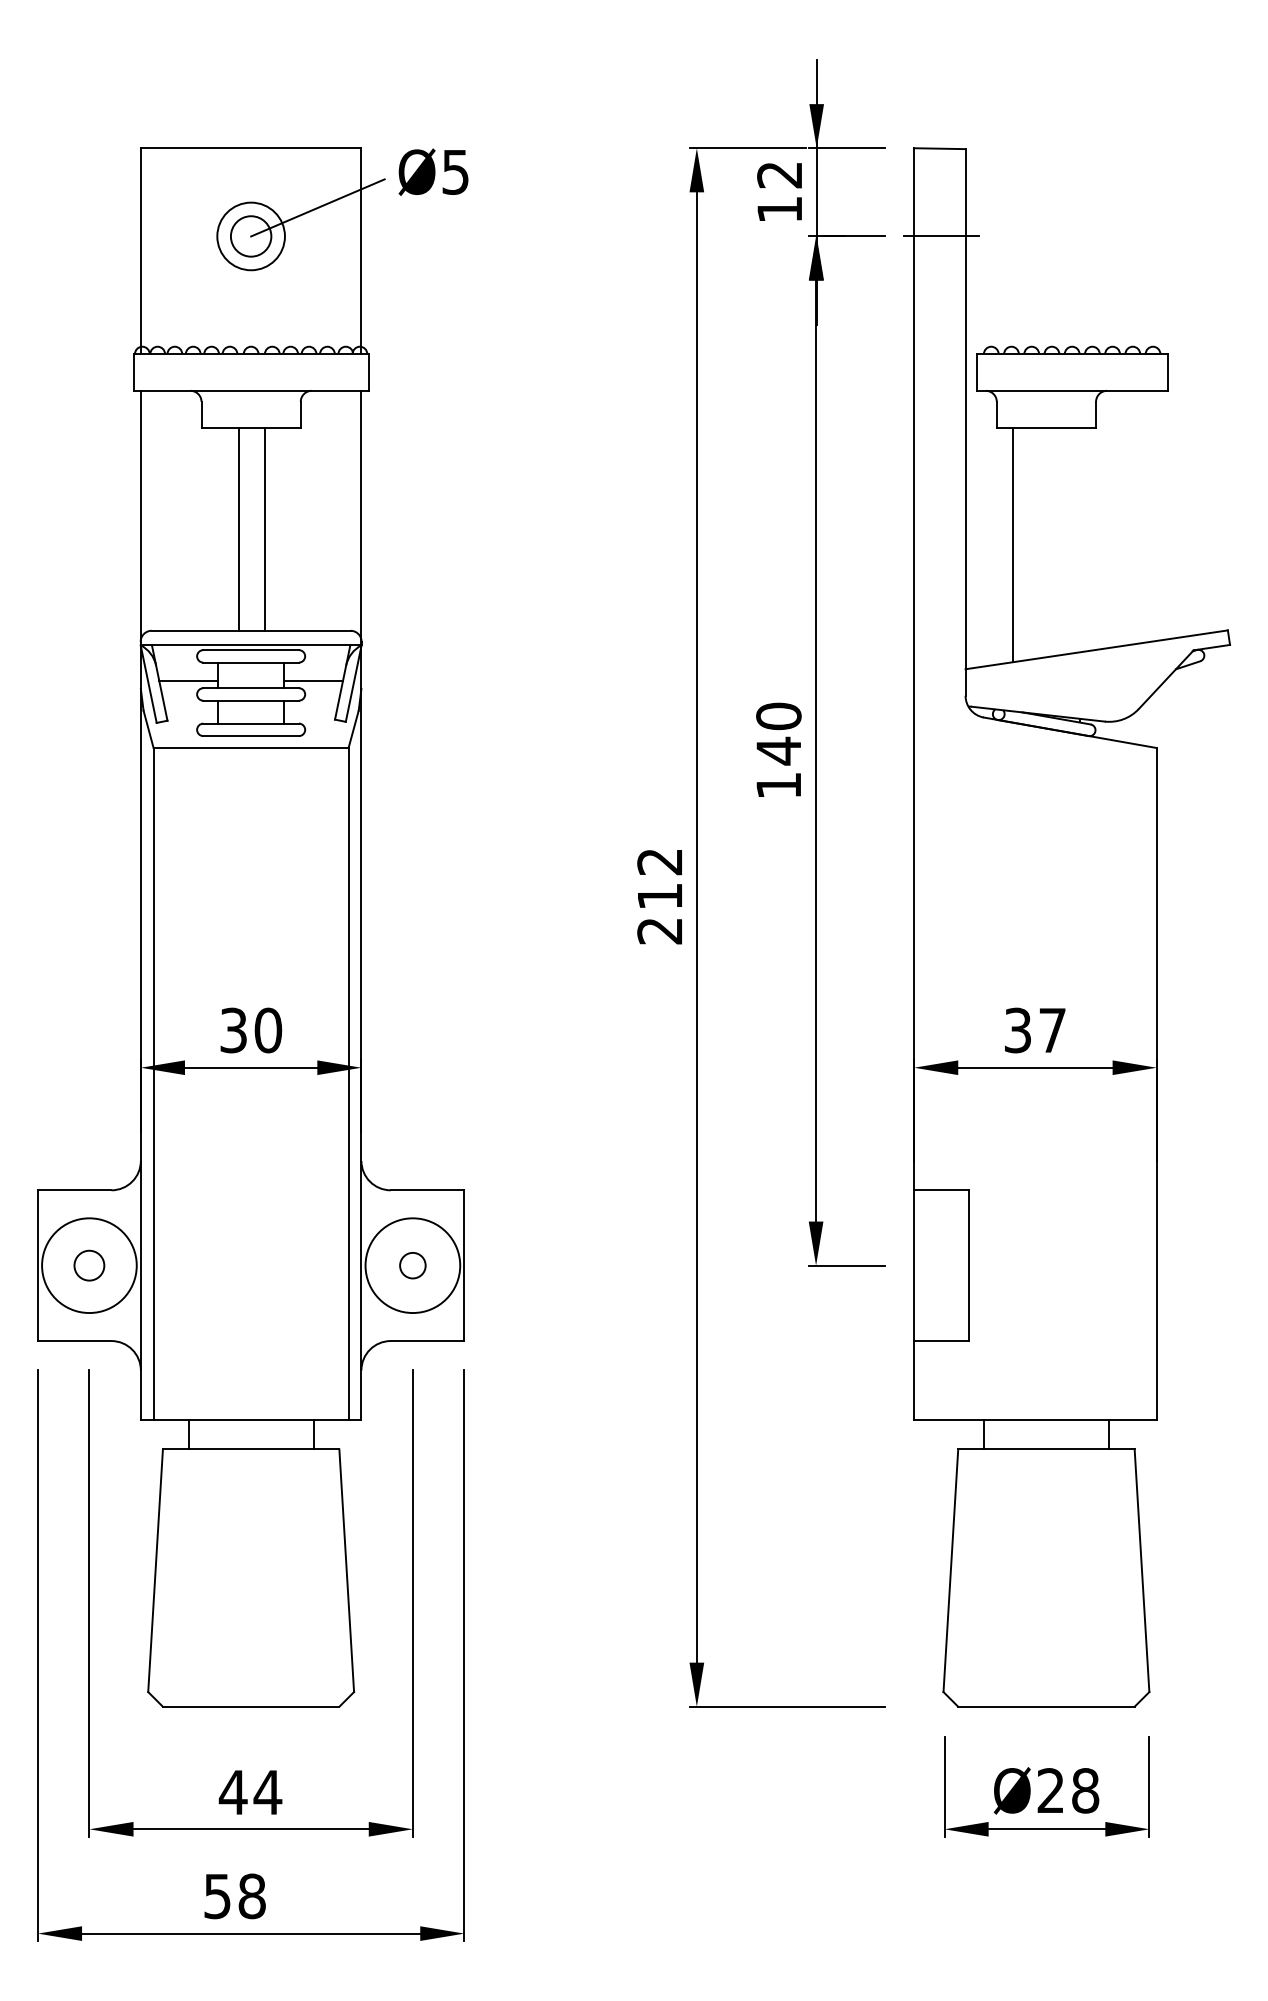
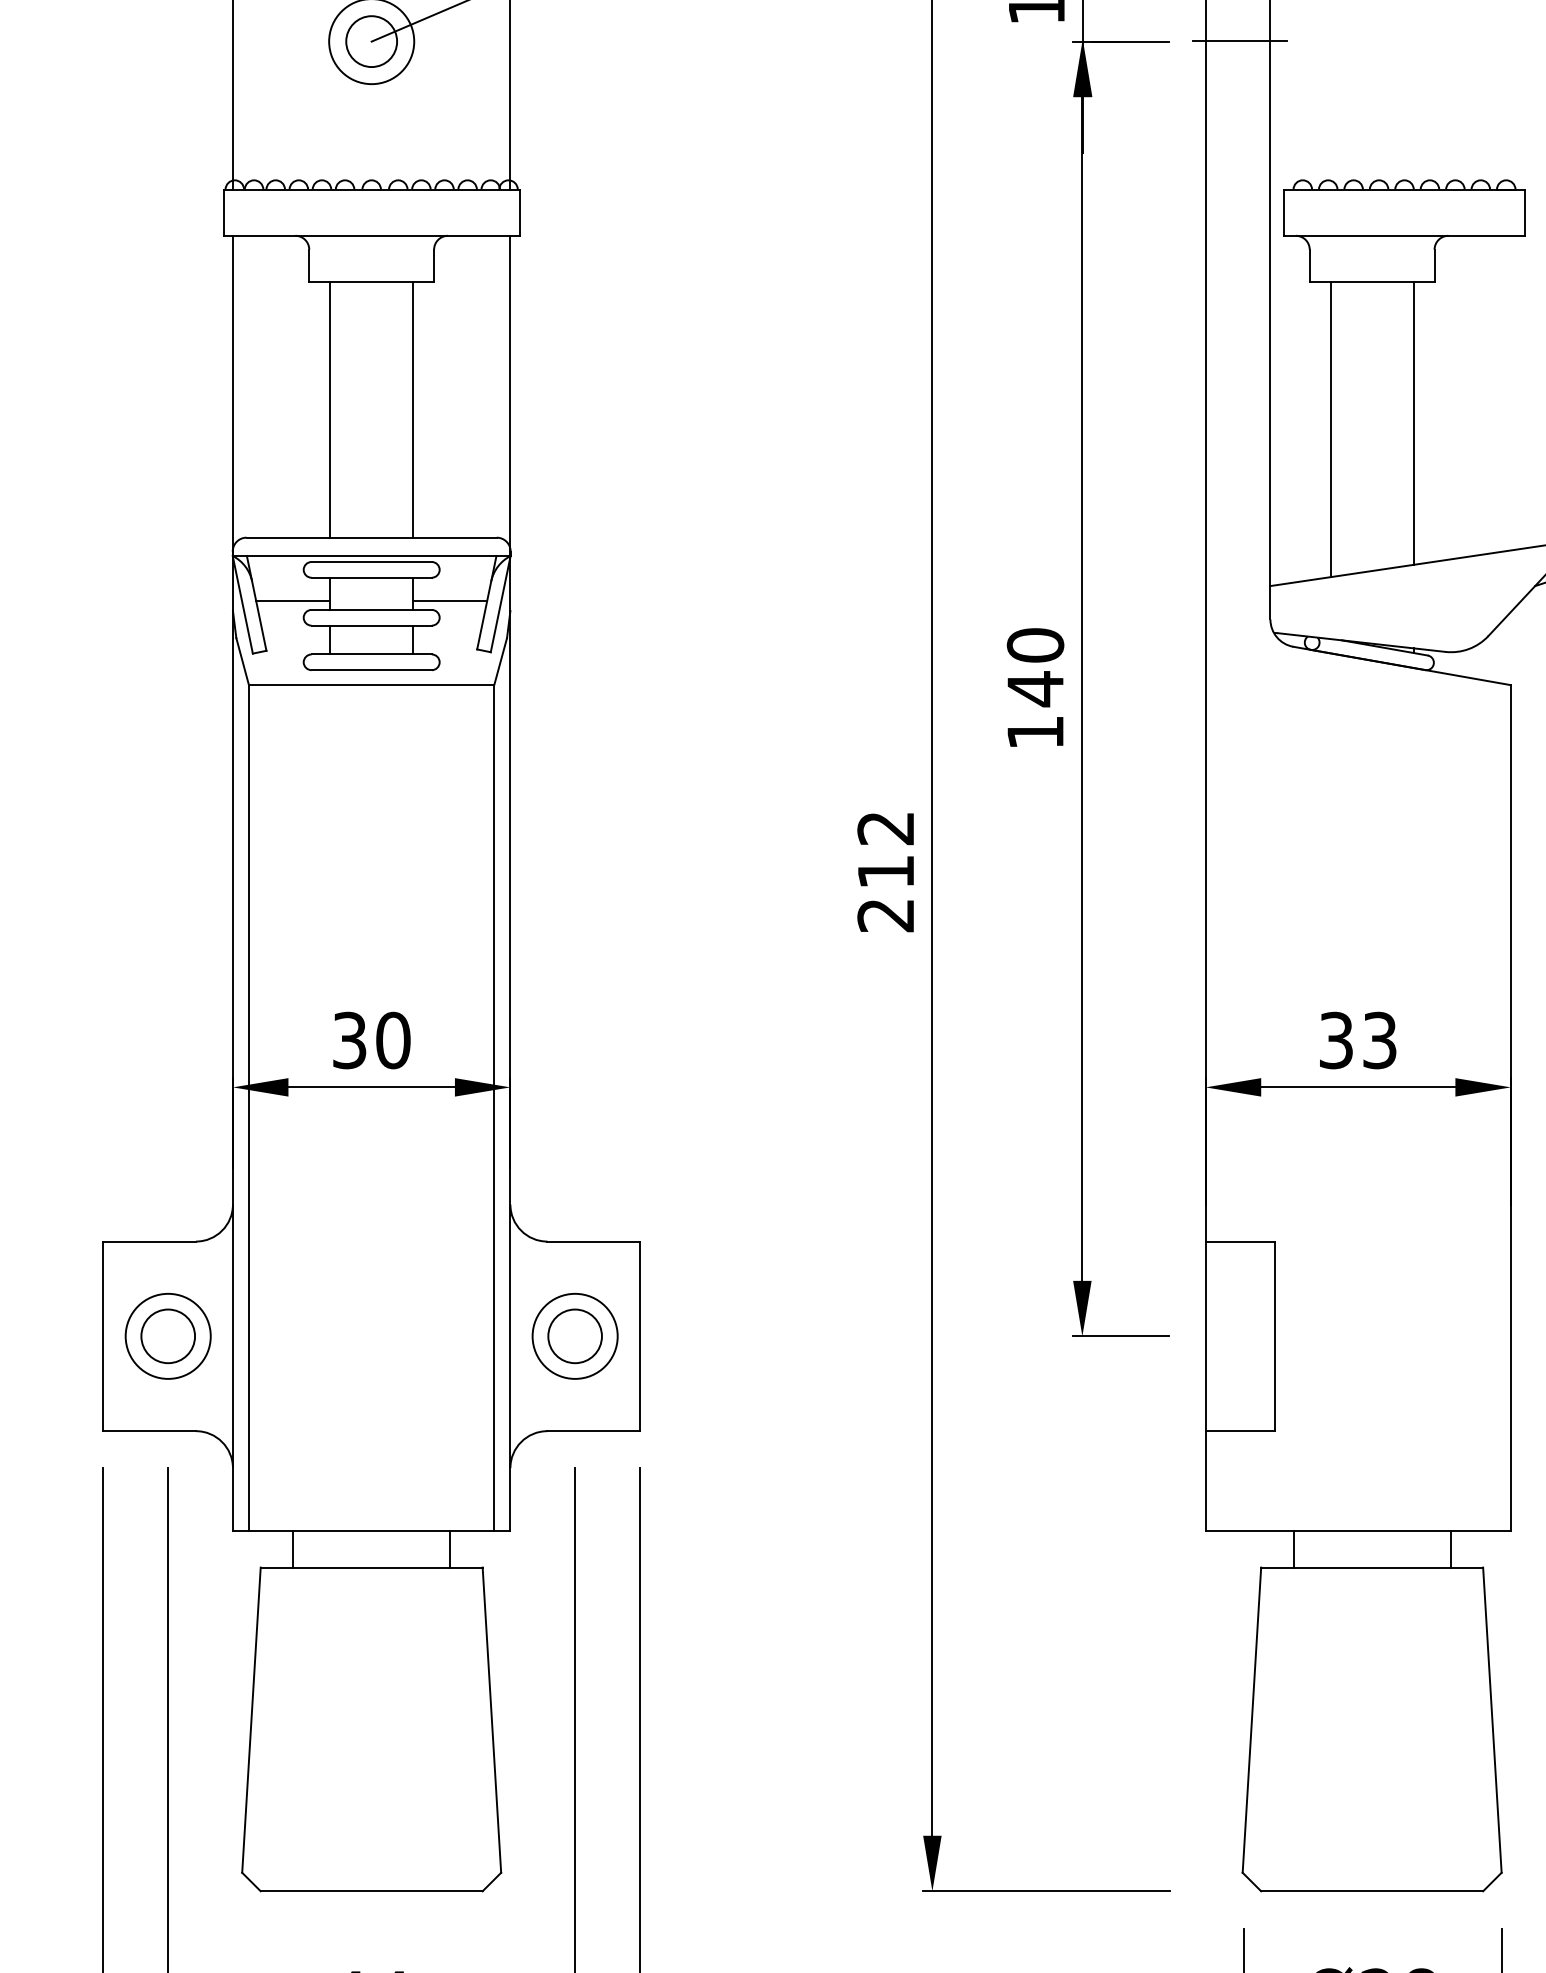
line: (239, 528) -> (413, 409), moved
line: (265, 528) -> (330, 409), moved
line: (1079, 539) -> (1413, 422), added
text: (1052, 1030) -> (1379, 1040), 37 -> 33
circle: (89, 1265) -> (168, 1336), size x0.71
circle: (89, 1265) -> (168, 1336), size x1.43
circle: (412, 1265) -> (574, 1336), size x0.71
circle: (412, 1265) -> (574, 1336), size x1.67

